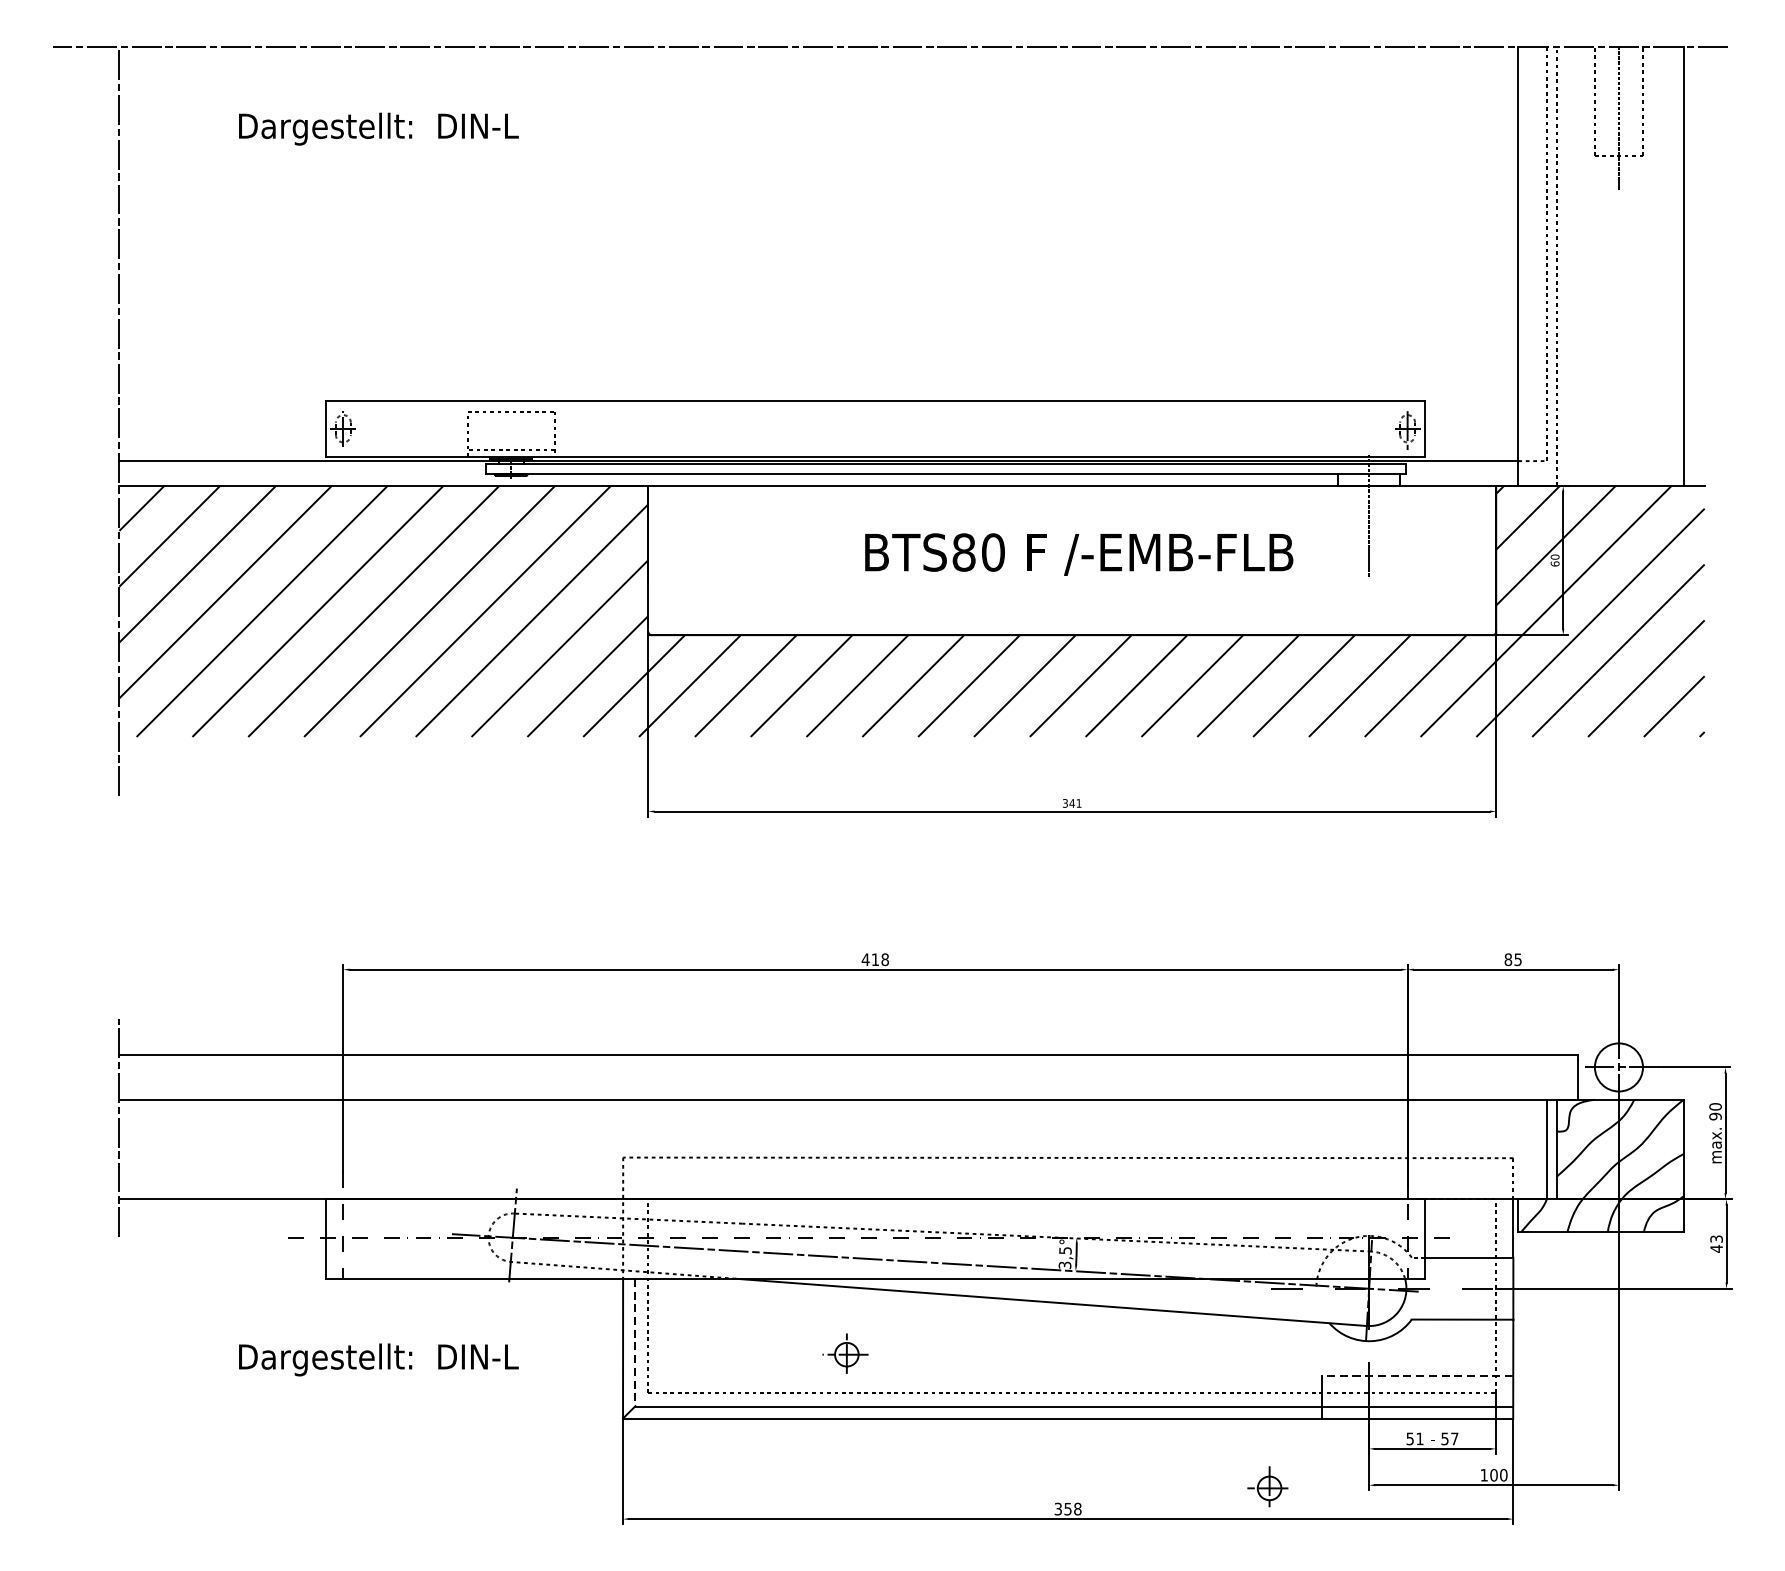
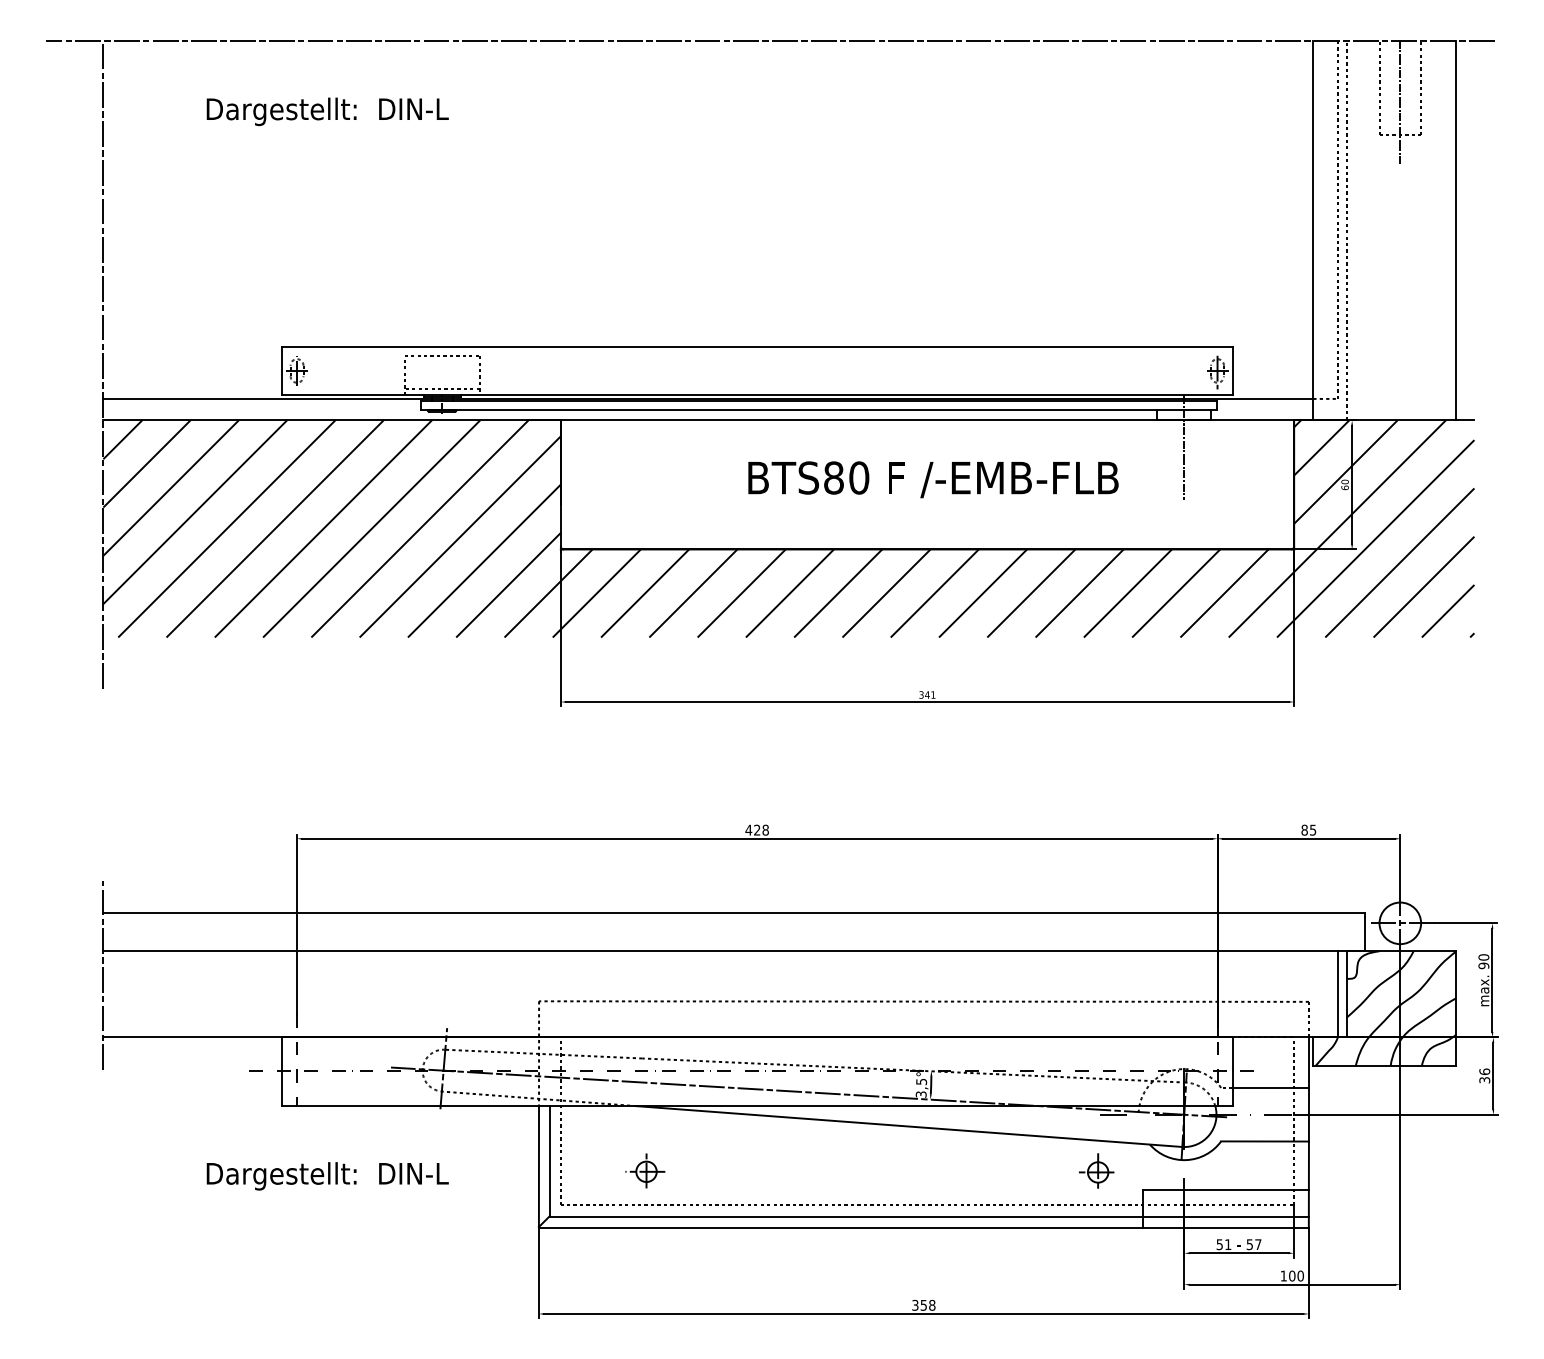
text: (875, 958) -> (757, 829), 418 -> 428
text: (1716, 1243) -> (1484, 1075), 43 -> 36
line: (635, 1342) -> (549, 1161), dashed -> solid
part: (845, 1353) -> (645, 1170), moved
line: (1417, 1375) -> (1226, 1189), dashed -> solid
part: (1267, 1486) -> (1096, 1170), moved

